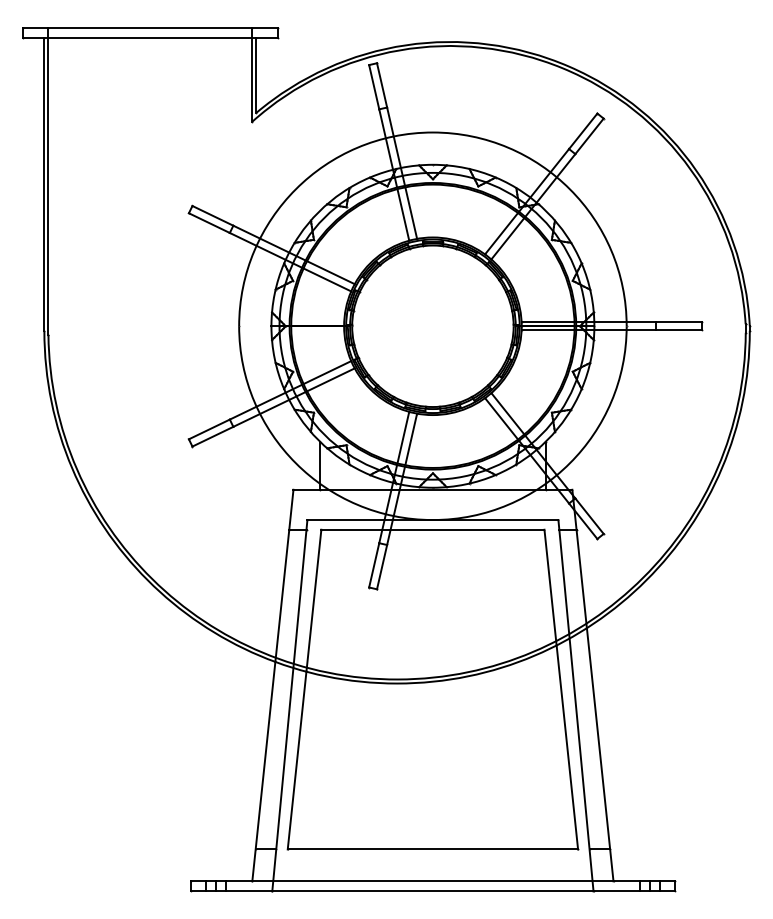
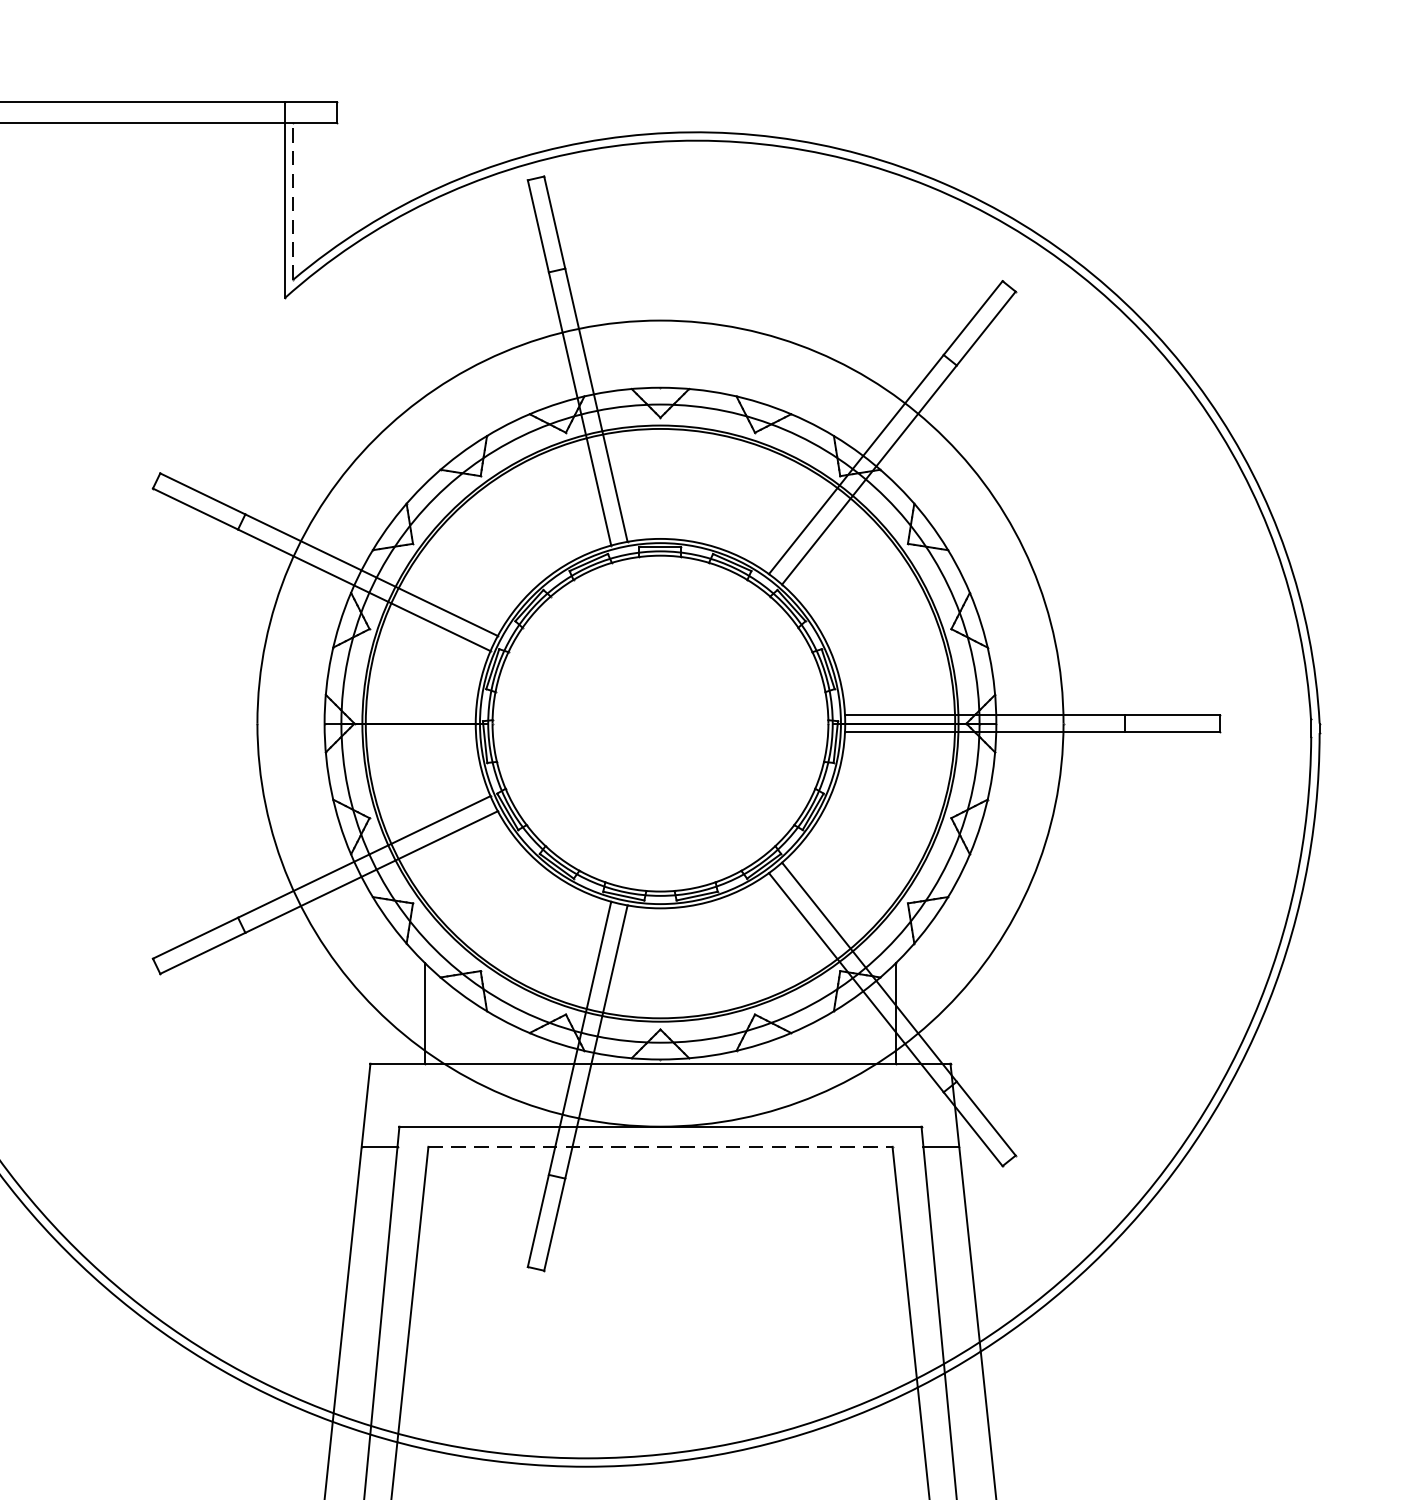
line: (256, 75) -> (293, 201), solid -> dashed
line: (432, 529) -> (659, 1146), solid -> dashed

